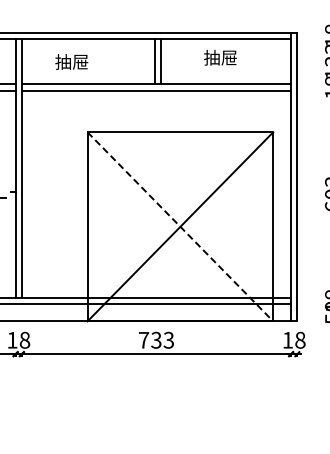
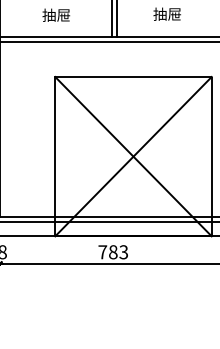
text: (71, 61) -> (56, 14), moved
line: (180, 226) -> (133, 156), dashed -> solid
text: (156, 339) -> (113, 251), 733 -> 783

